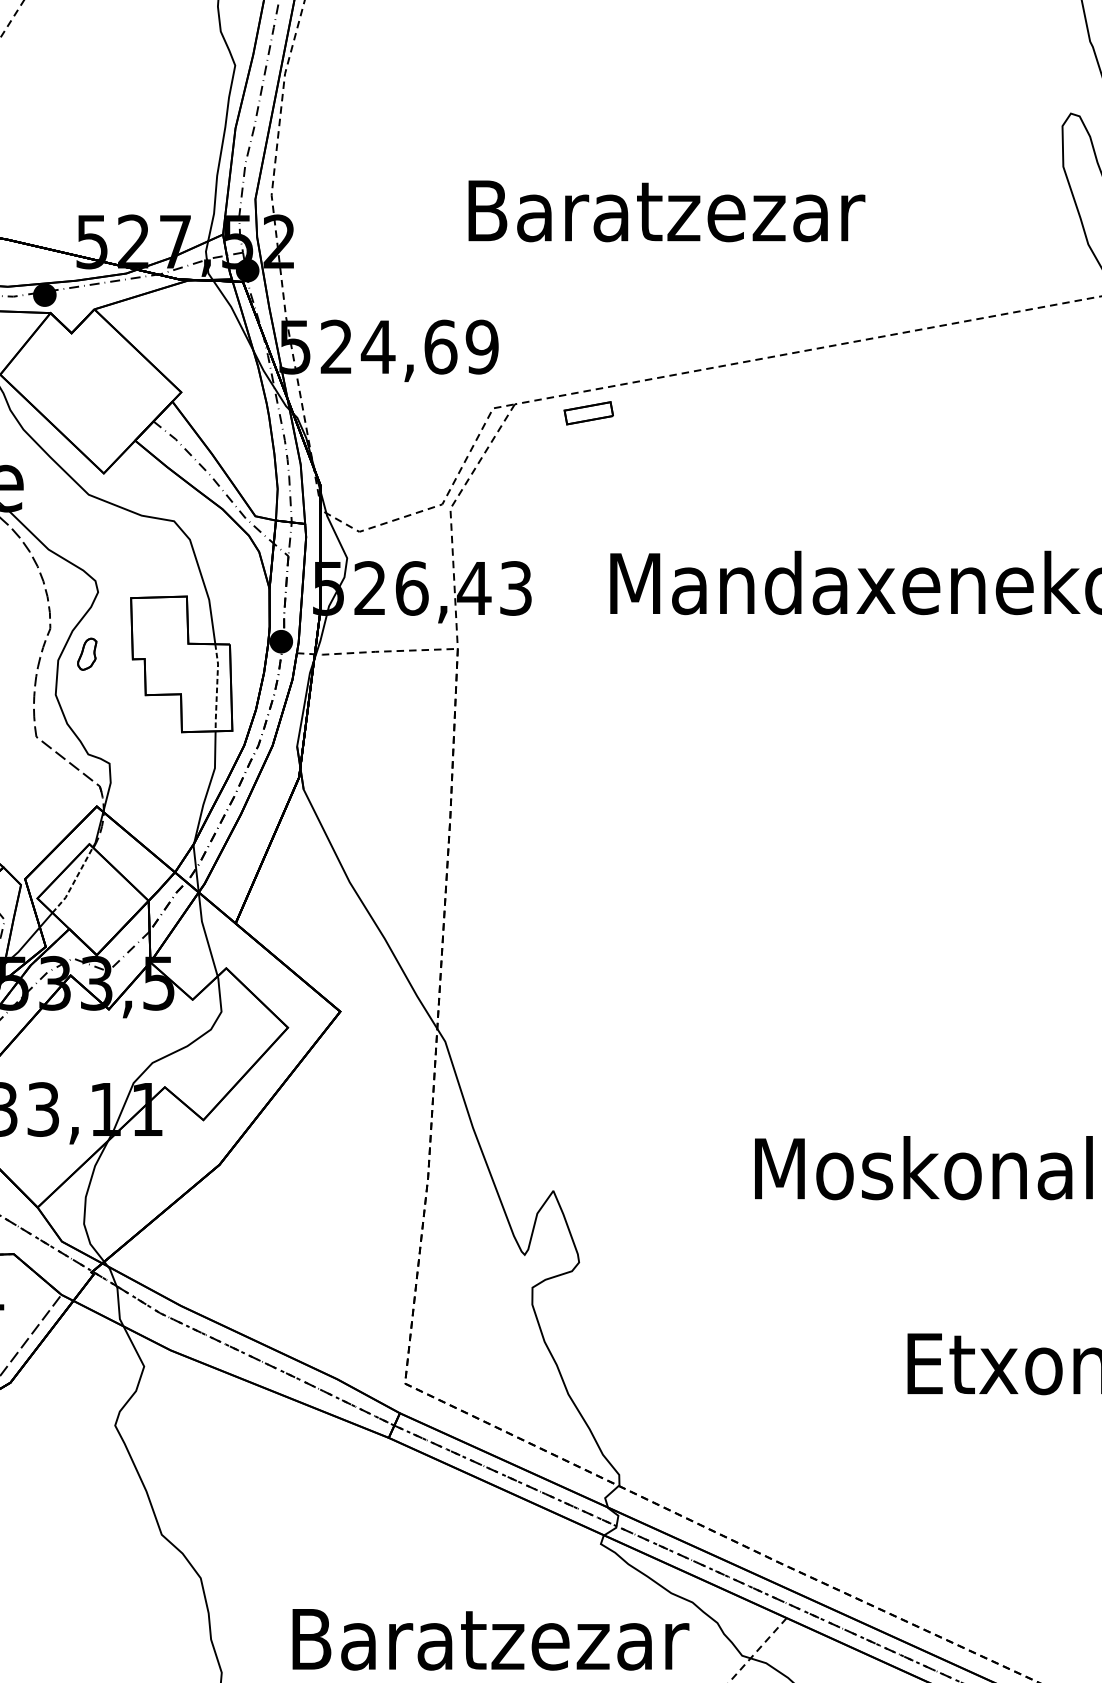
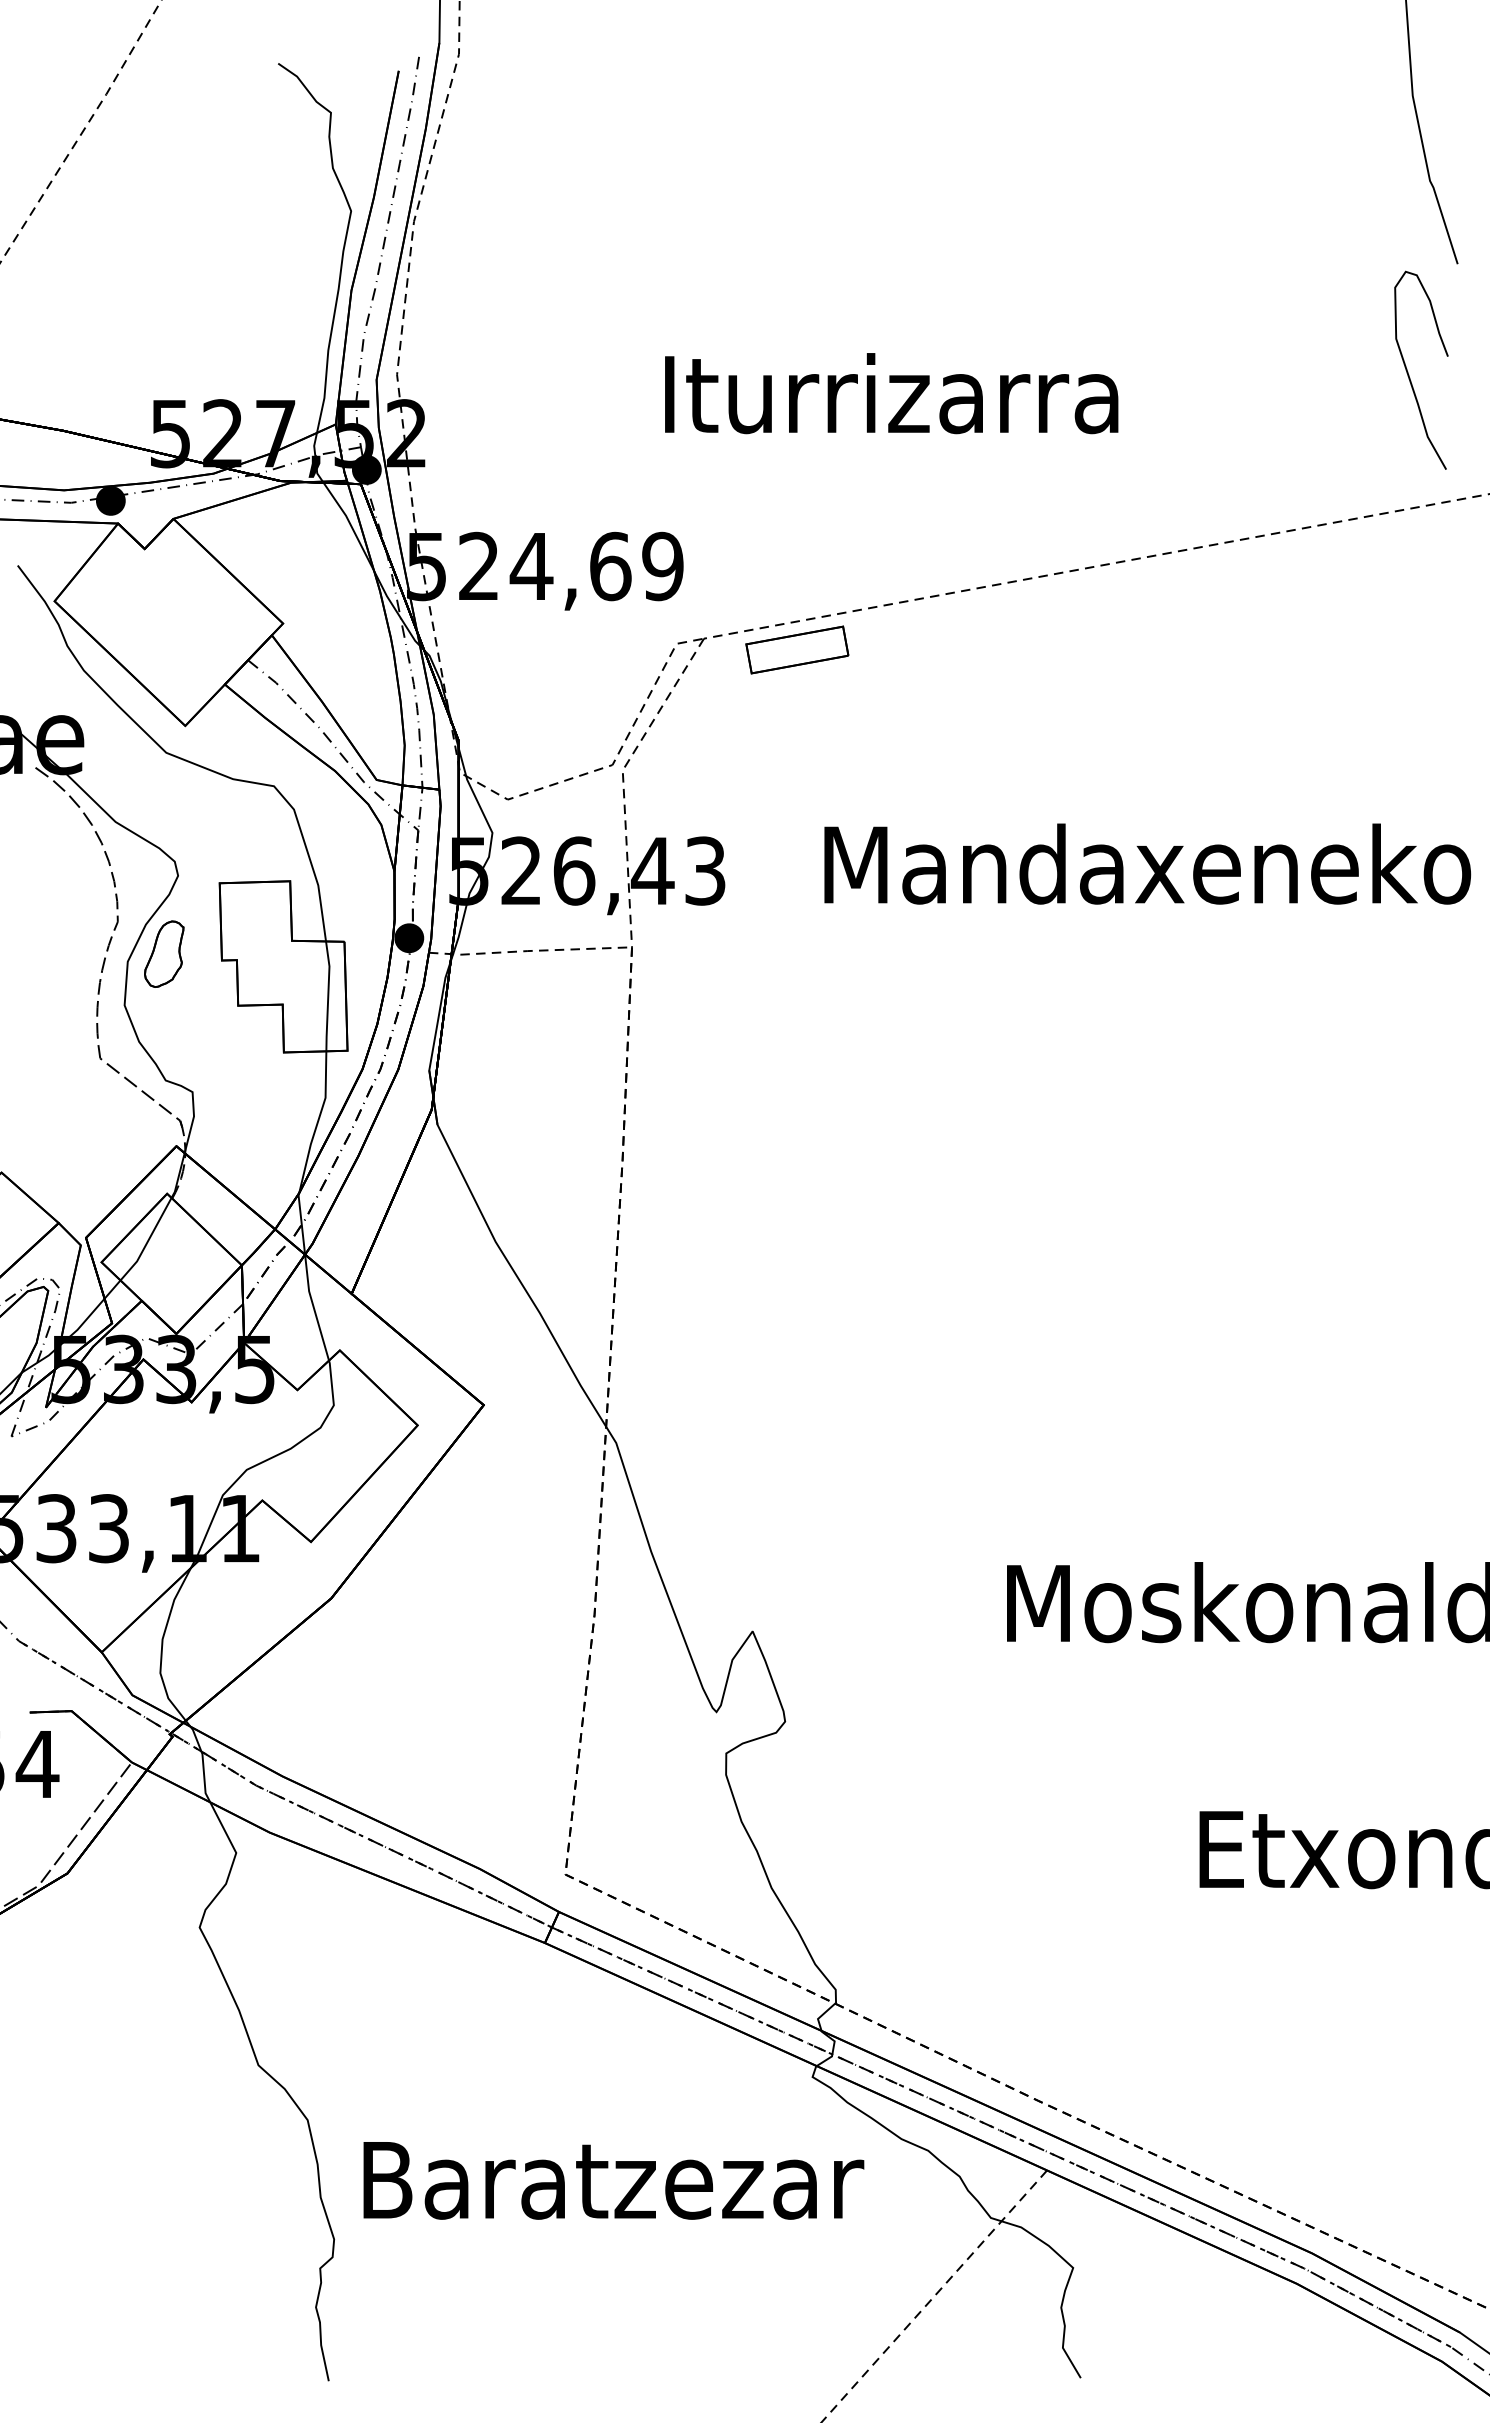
text: (666, 210) -> (895, 393), Baratzezar -> Iturrizarra
part: (588, 412) -> (797, 649), size x1.67
part: (87, 653) -> (164, 953), size x1.67
line: (217, 687) -> (328, 996), dashed -> solid
line: (73, 881) -> (147, 1241), dashed -> solid
text: (490, 1639) -> (613, 2180), moved

